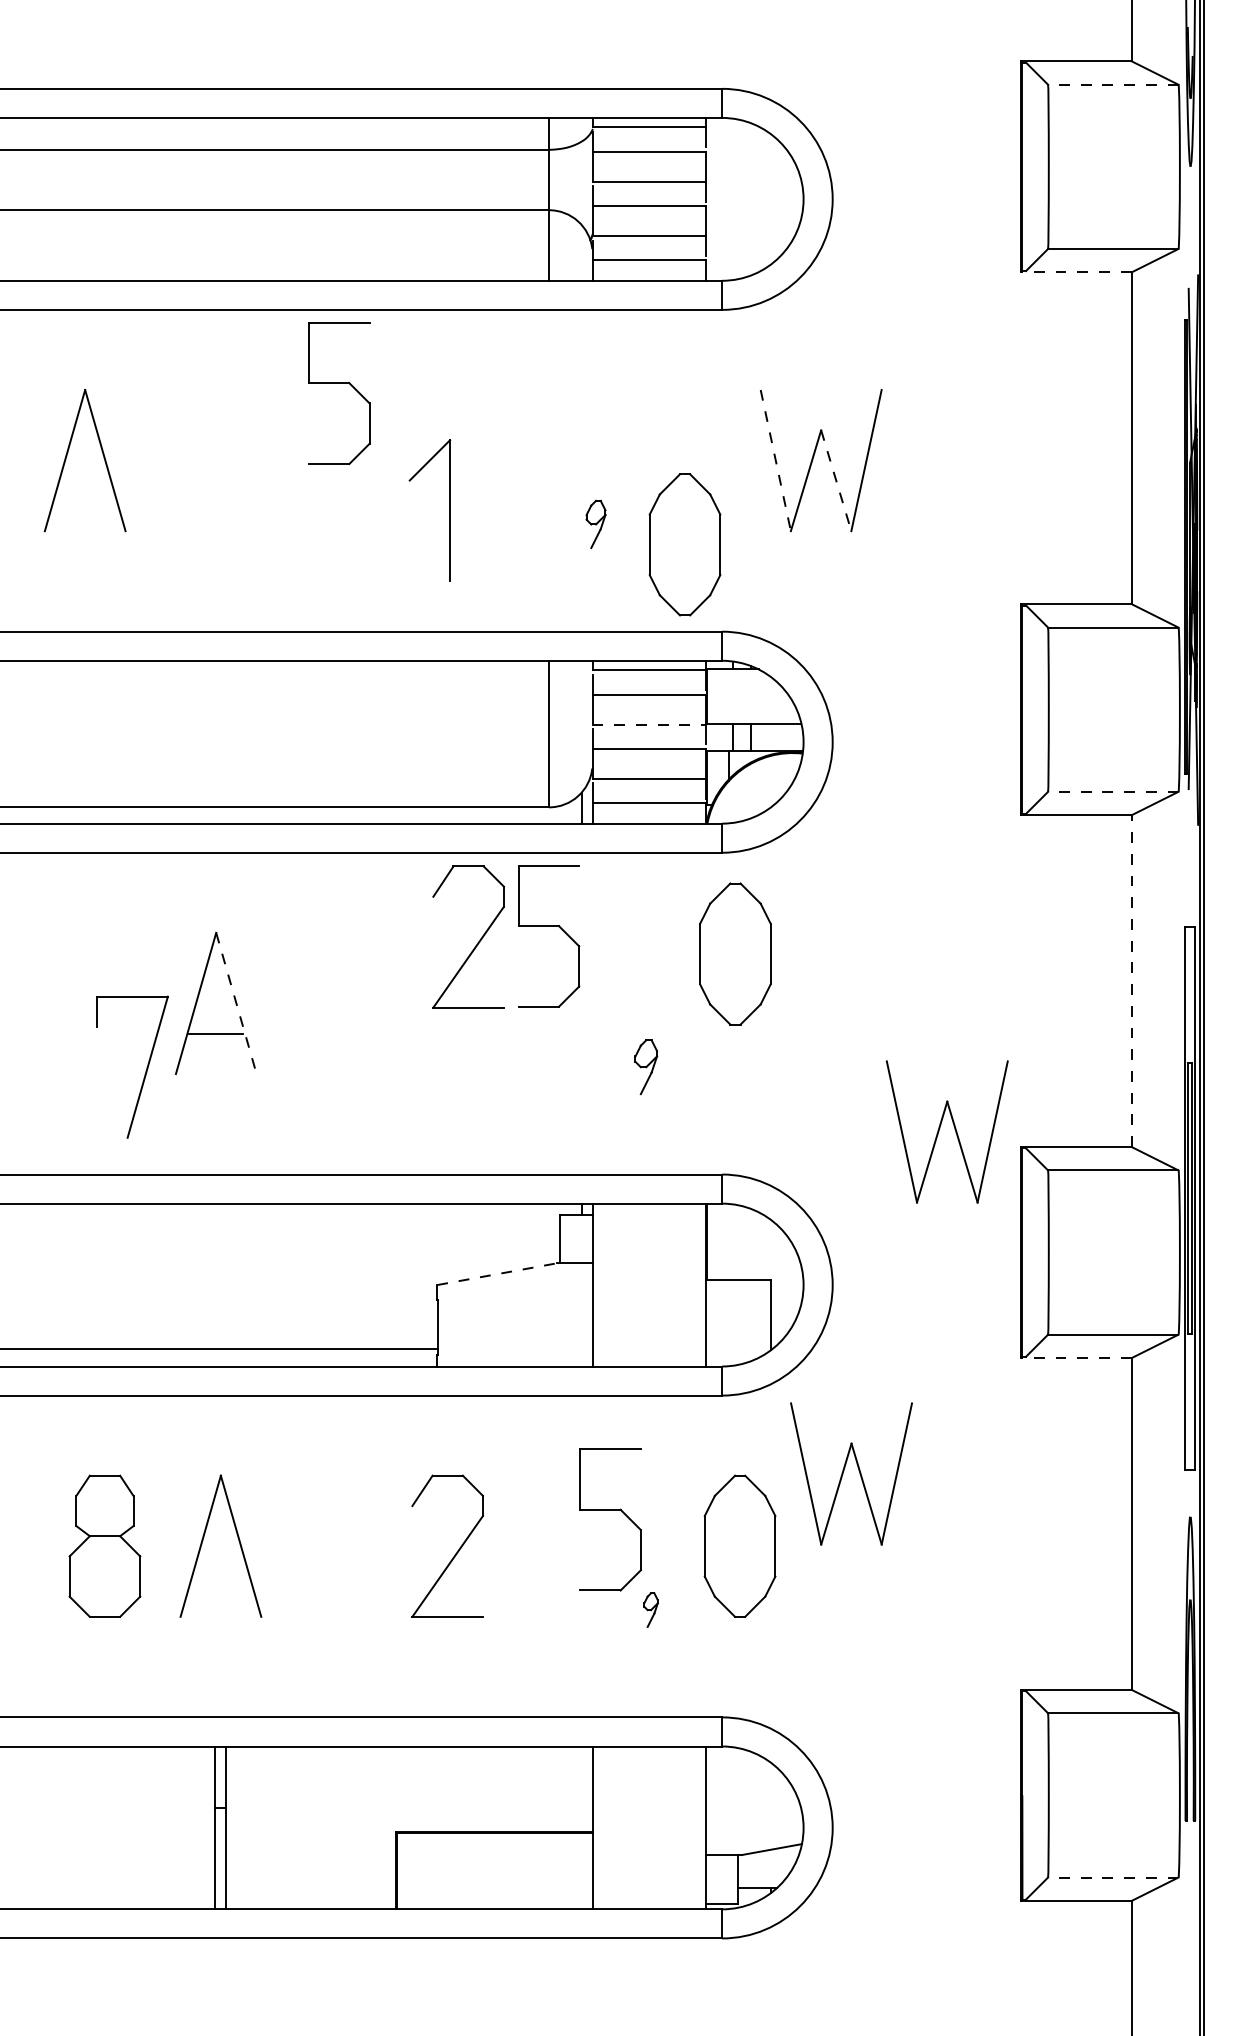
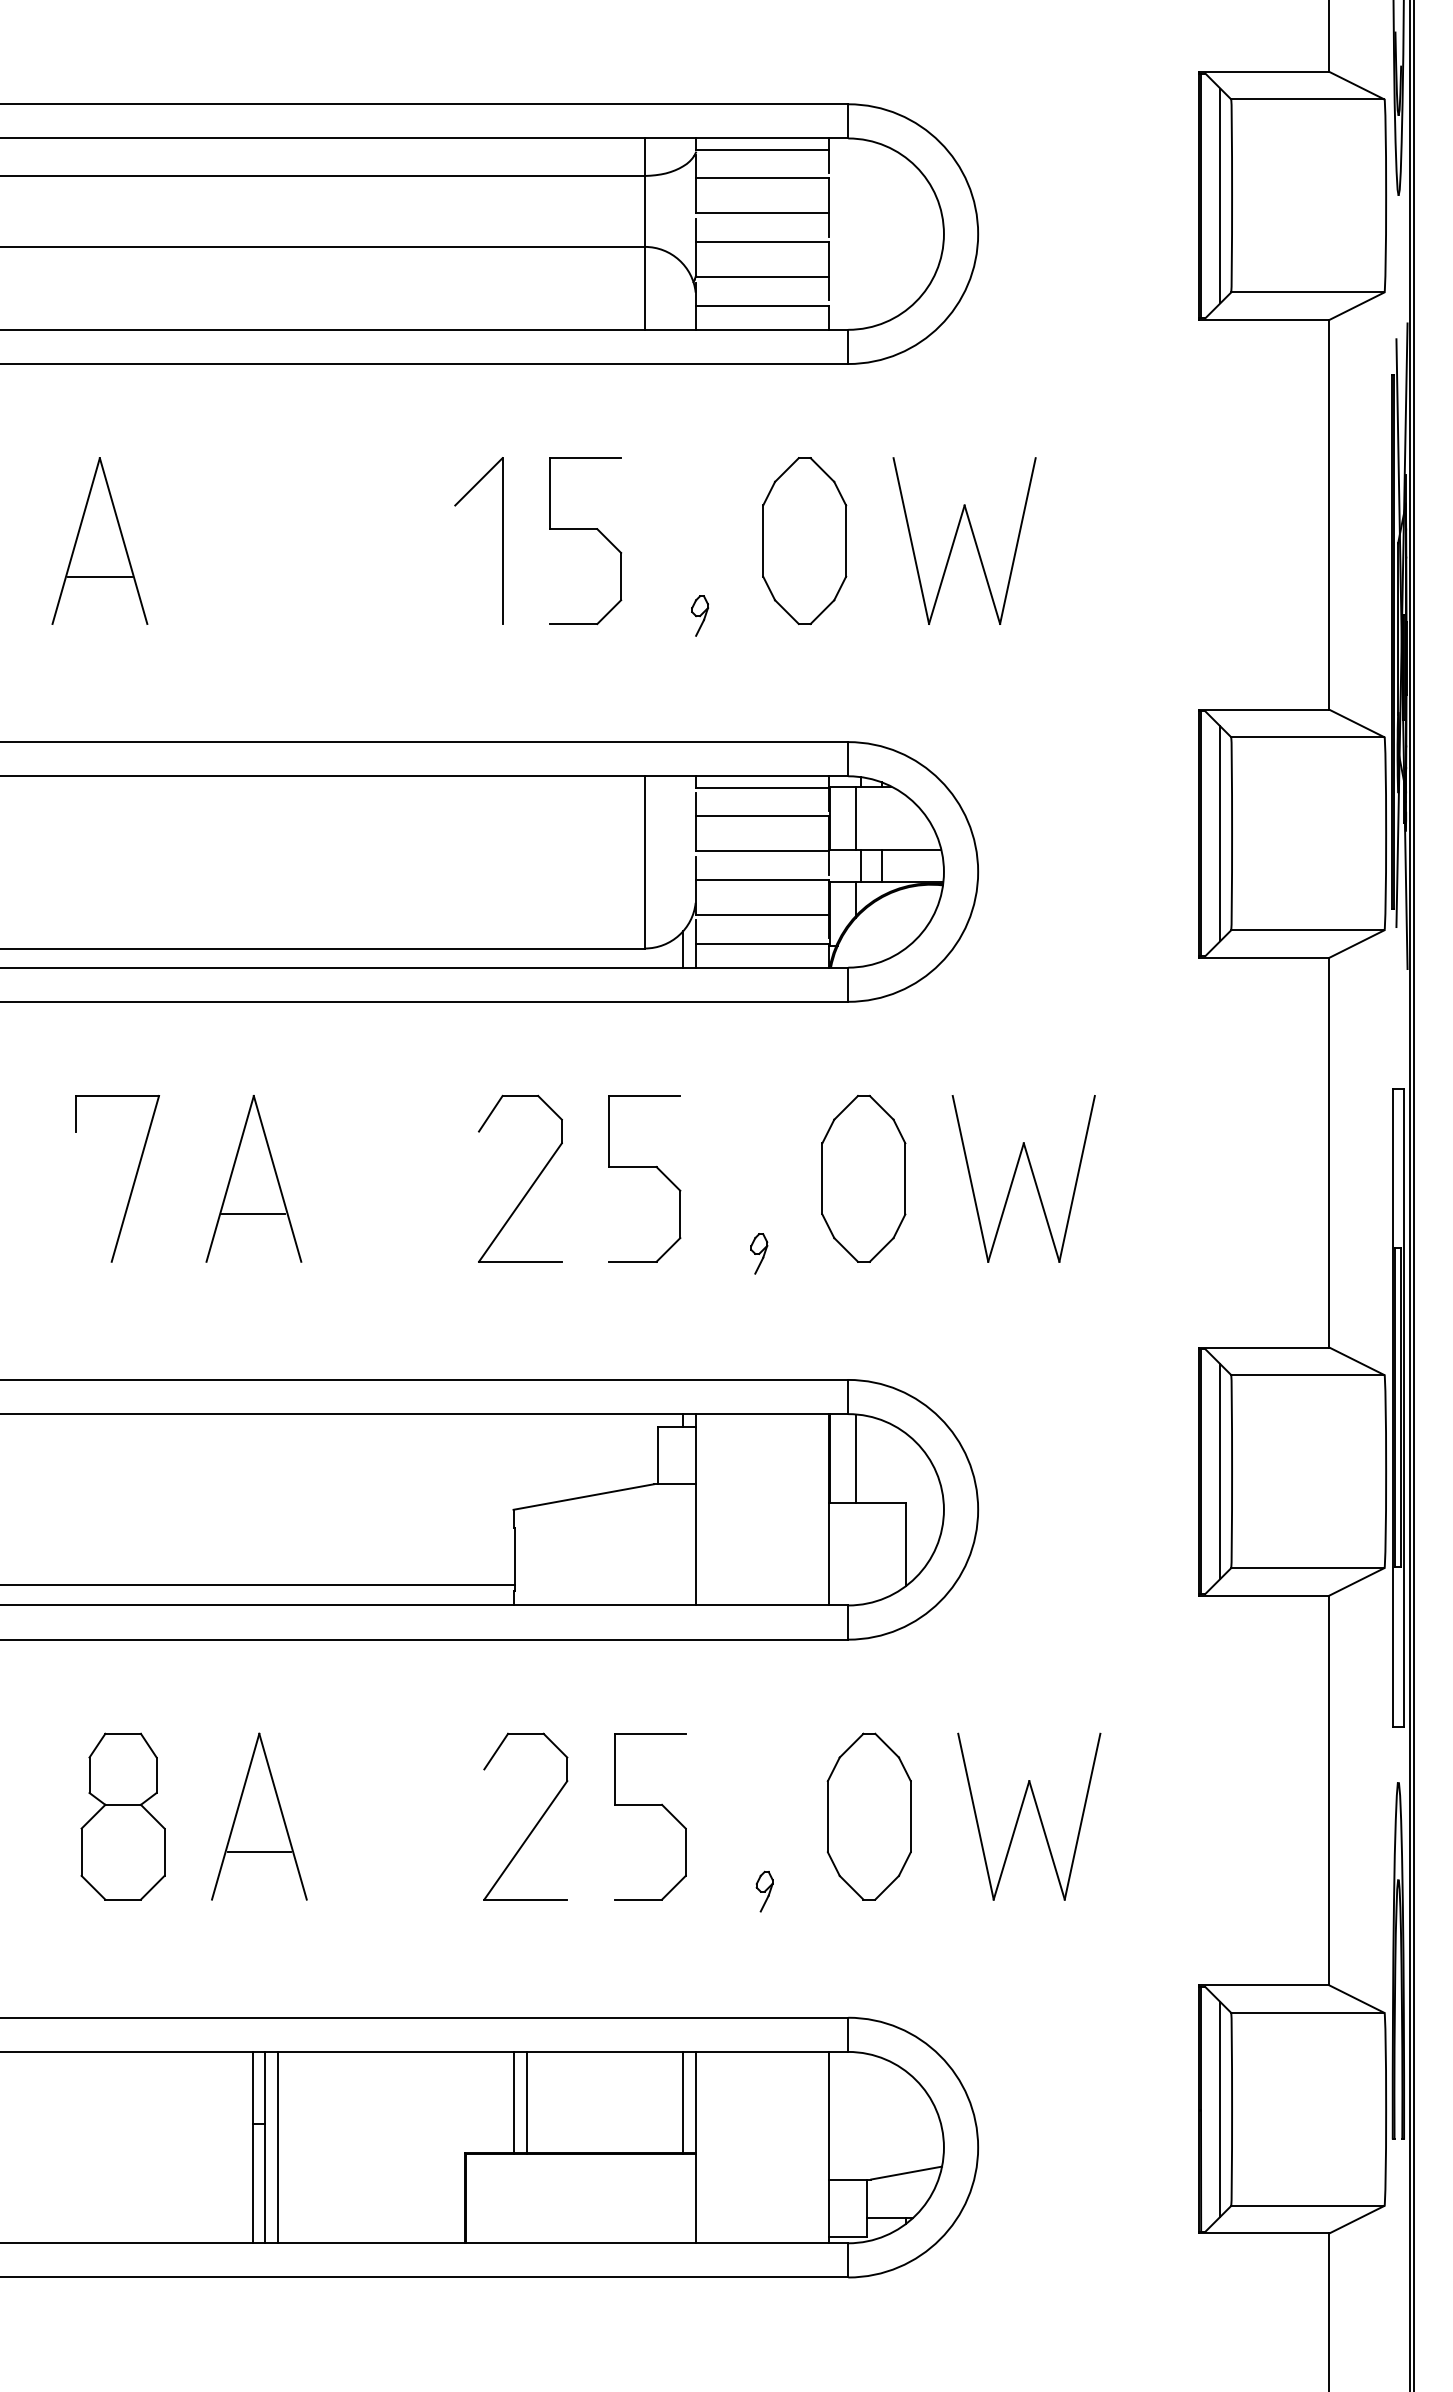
line: (1112, 84) -> (1307, 99), dashed -> solid
line: (1038, 166) -> (1220, 195), added
line: (1075, 272) -> (1263, 320), dashed -> solid
part: (339, 383) -> (585, 529), moved
line: (775, 460) -> (911, 541), dashed -> solid
line: (836, 480) -> (982, 564), dashed -> solid
line: (84, 490) -> (99, 576), added
part: (449, 510) -> (502, 540), moved
part: (595, 523) -> (699, 615), size x0.71
part: (684, 545) -> (804, 541), moved
line: (728, 696) -> (855, 818), added
line: (1038, 709) -> (1220, 833), added
line: (649, 724) -> (762, 851), dashed -> solid
line: (1112, 792) -> (1307, 930), dashed -> solid
part: (548, 926) -> (644, 1167), moved
part: (478, 941) -> (531, 1184), moved
part: (735, 953) -> (863, 1178), moved
line: (1131, 980) -> (1329, 1152), dashed -> solid
line: (236, 1003) -> (277, 1179), dashed -> solid
part: (646, 1066) -> (759, 1253), size x0.62
part: (145, 1072) -> (132, 1184), moved
part: (940, 1129) -> (1015, 1175), moved
line: (728, 1241) -> (855, 1458), added
line: (1038, 1252) -> (1220, 1471), added
line: (497, 1273) -> (584, 1496), dashed -> solid
line: (1075, 1358) -> (1263, 1595), dashed -> solid
part: (858, 1470) -> (1037, 1812), moved
part: (610, 1510) -> (650, 1805), moved
line: (220, 1576) -> (258, 1852), added
line: (438, 1789) -> (514, 2102), added
line: (448, 1789) -> (526, 2102), added
line: (581, 1789) -> (683, 2102), added
line: (1038, 1795) -> (1220, 2109), added
line: (237, 1827) -> (278, 2147), added
line: (1112, 1877) -> (1307, 2205), dashed -> solid

